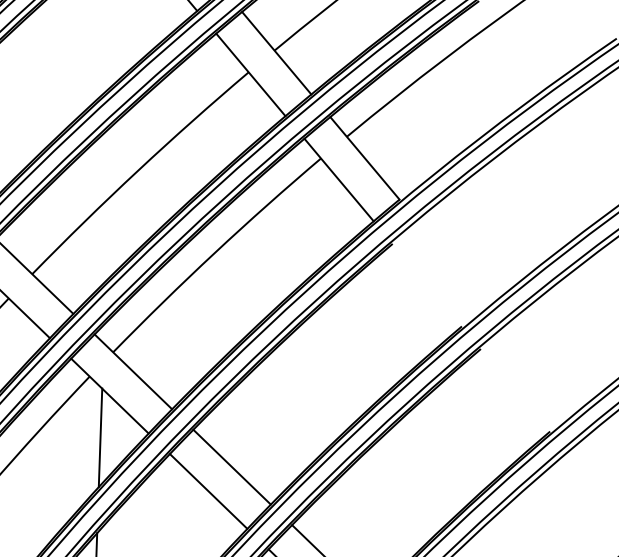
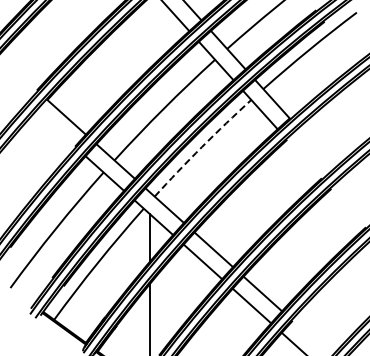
arc: (213, 253) -> (201, 147), solid -> dashed

